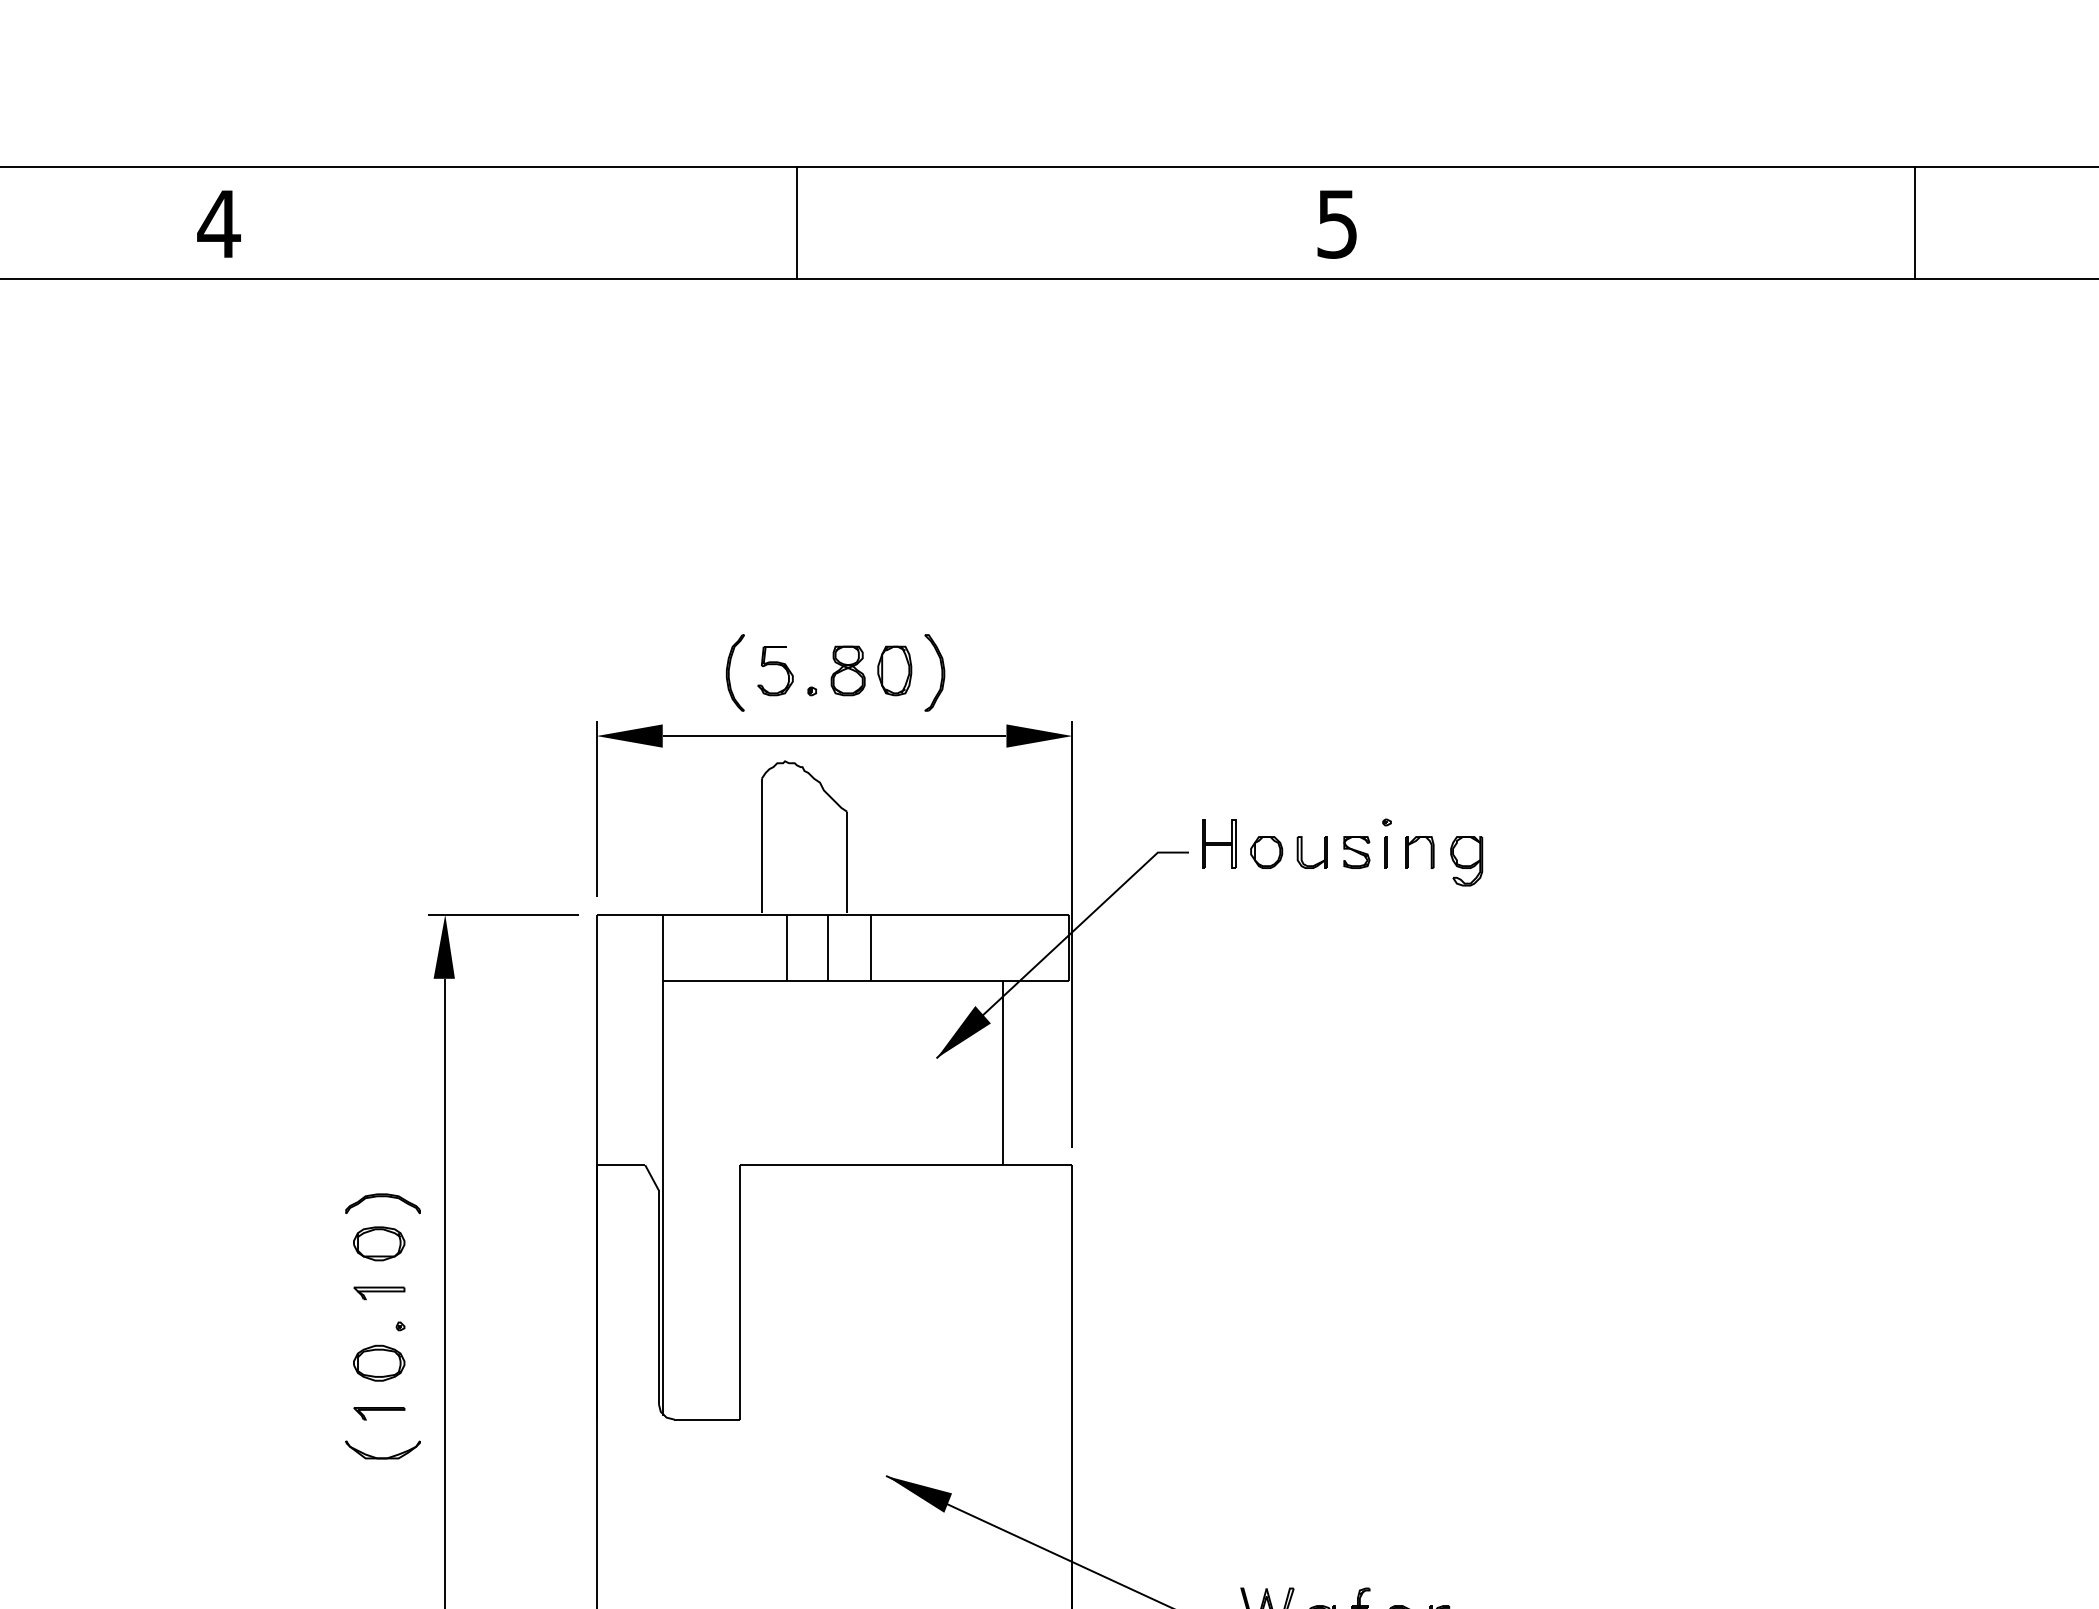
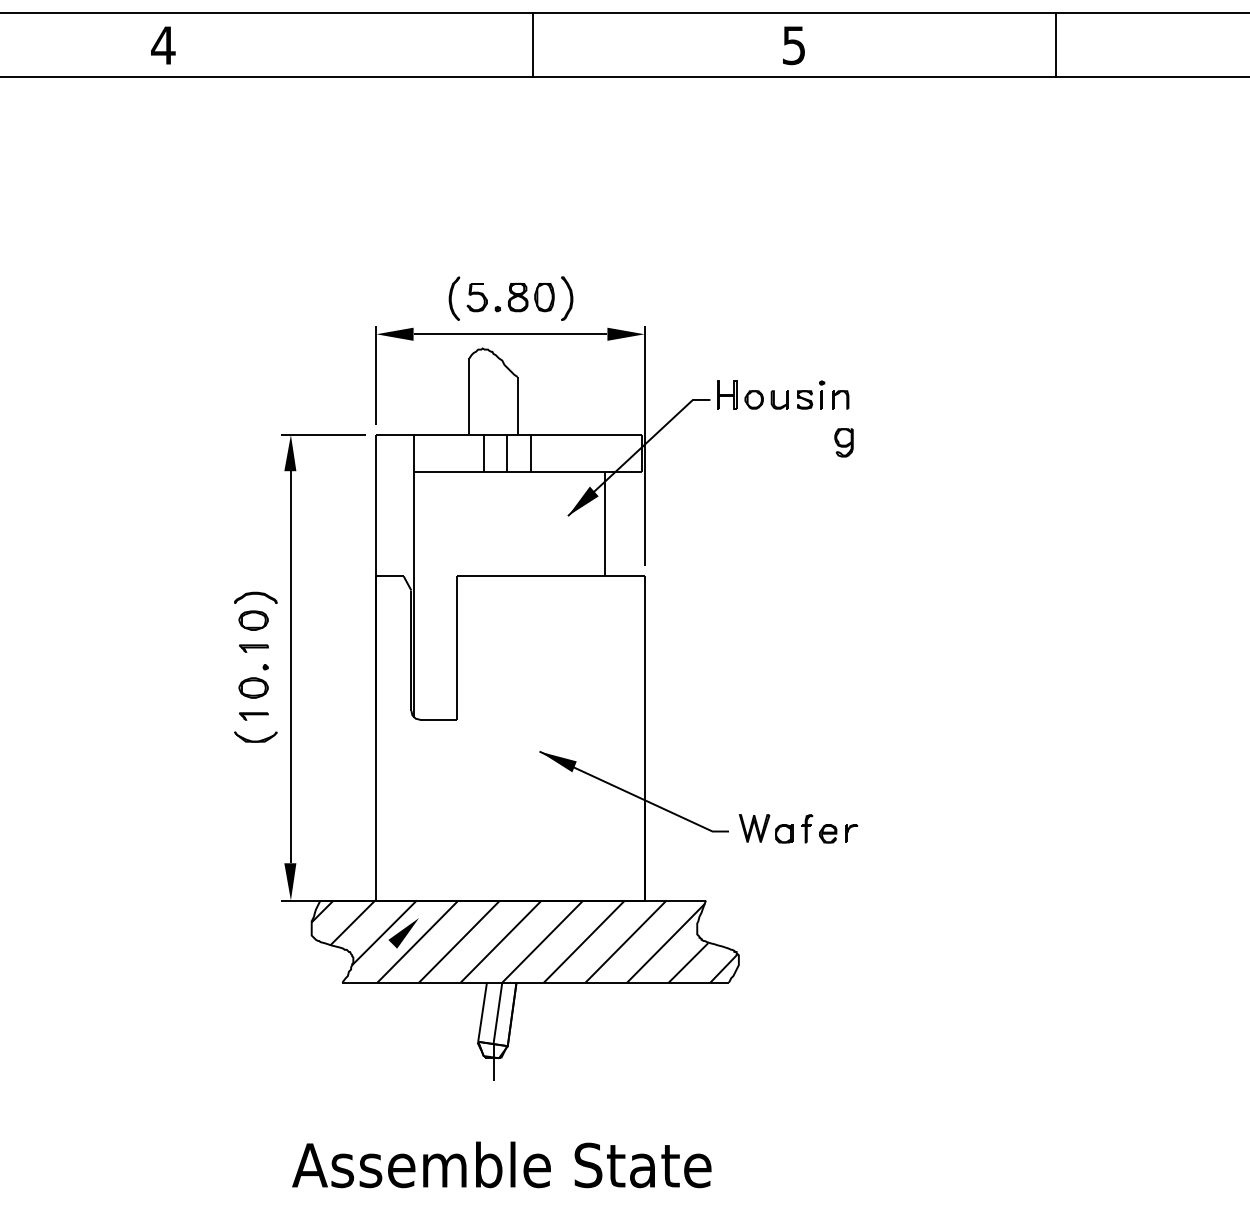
line: (797, 222) -> (533, 44), moved
line: (1914, 222) -> (1055, 44), moved
part: (1465, 860) -> (843, 442), moved

